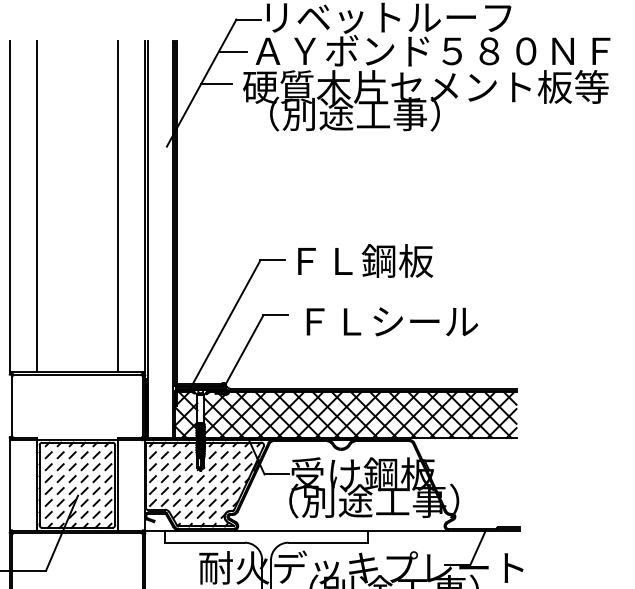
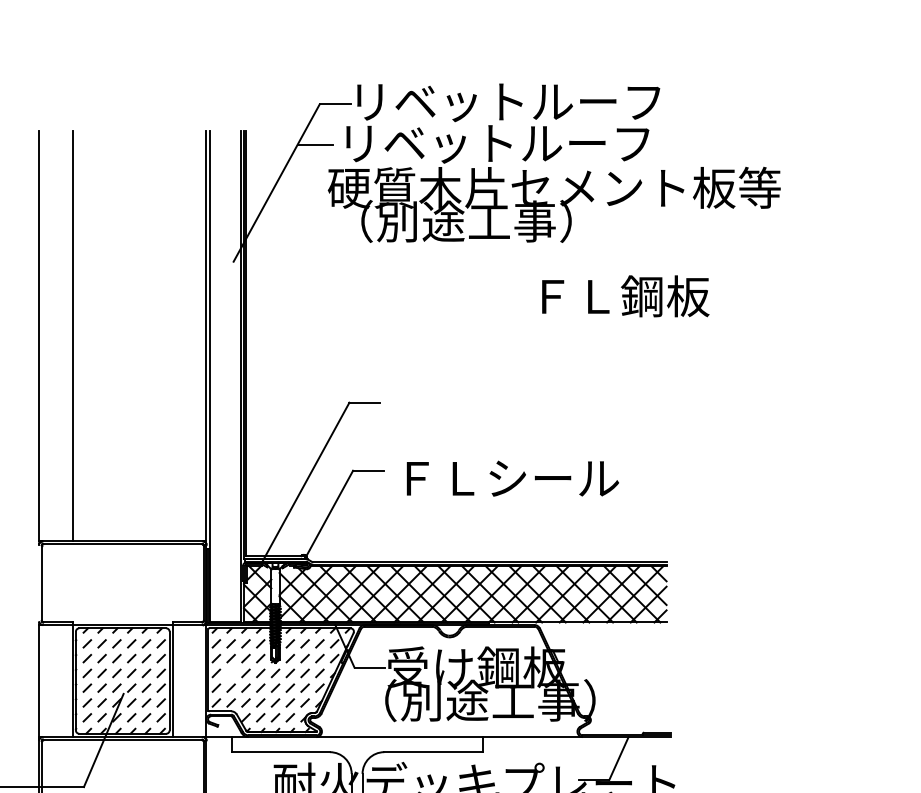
text: (432, 51) -> (562, 143), ＡＹボンド５８０ＮＦ -> リベットルーフ
line: (216, 84) -> (294, 184), removed
line: (117, 206) -> (172, 335), removed
text: (365, 261) -> (625, 296), moved
line: (164, 479) -> (230, 673), removed

